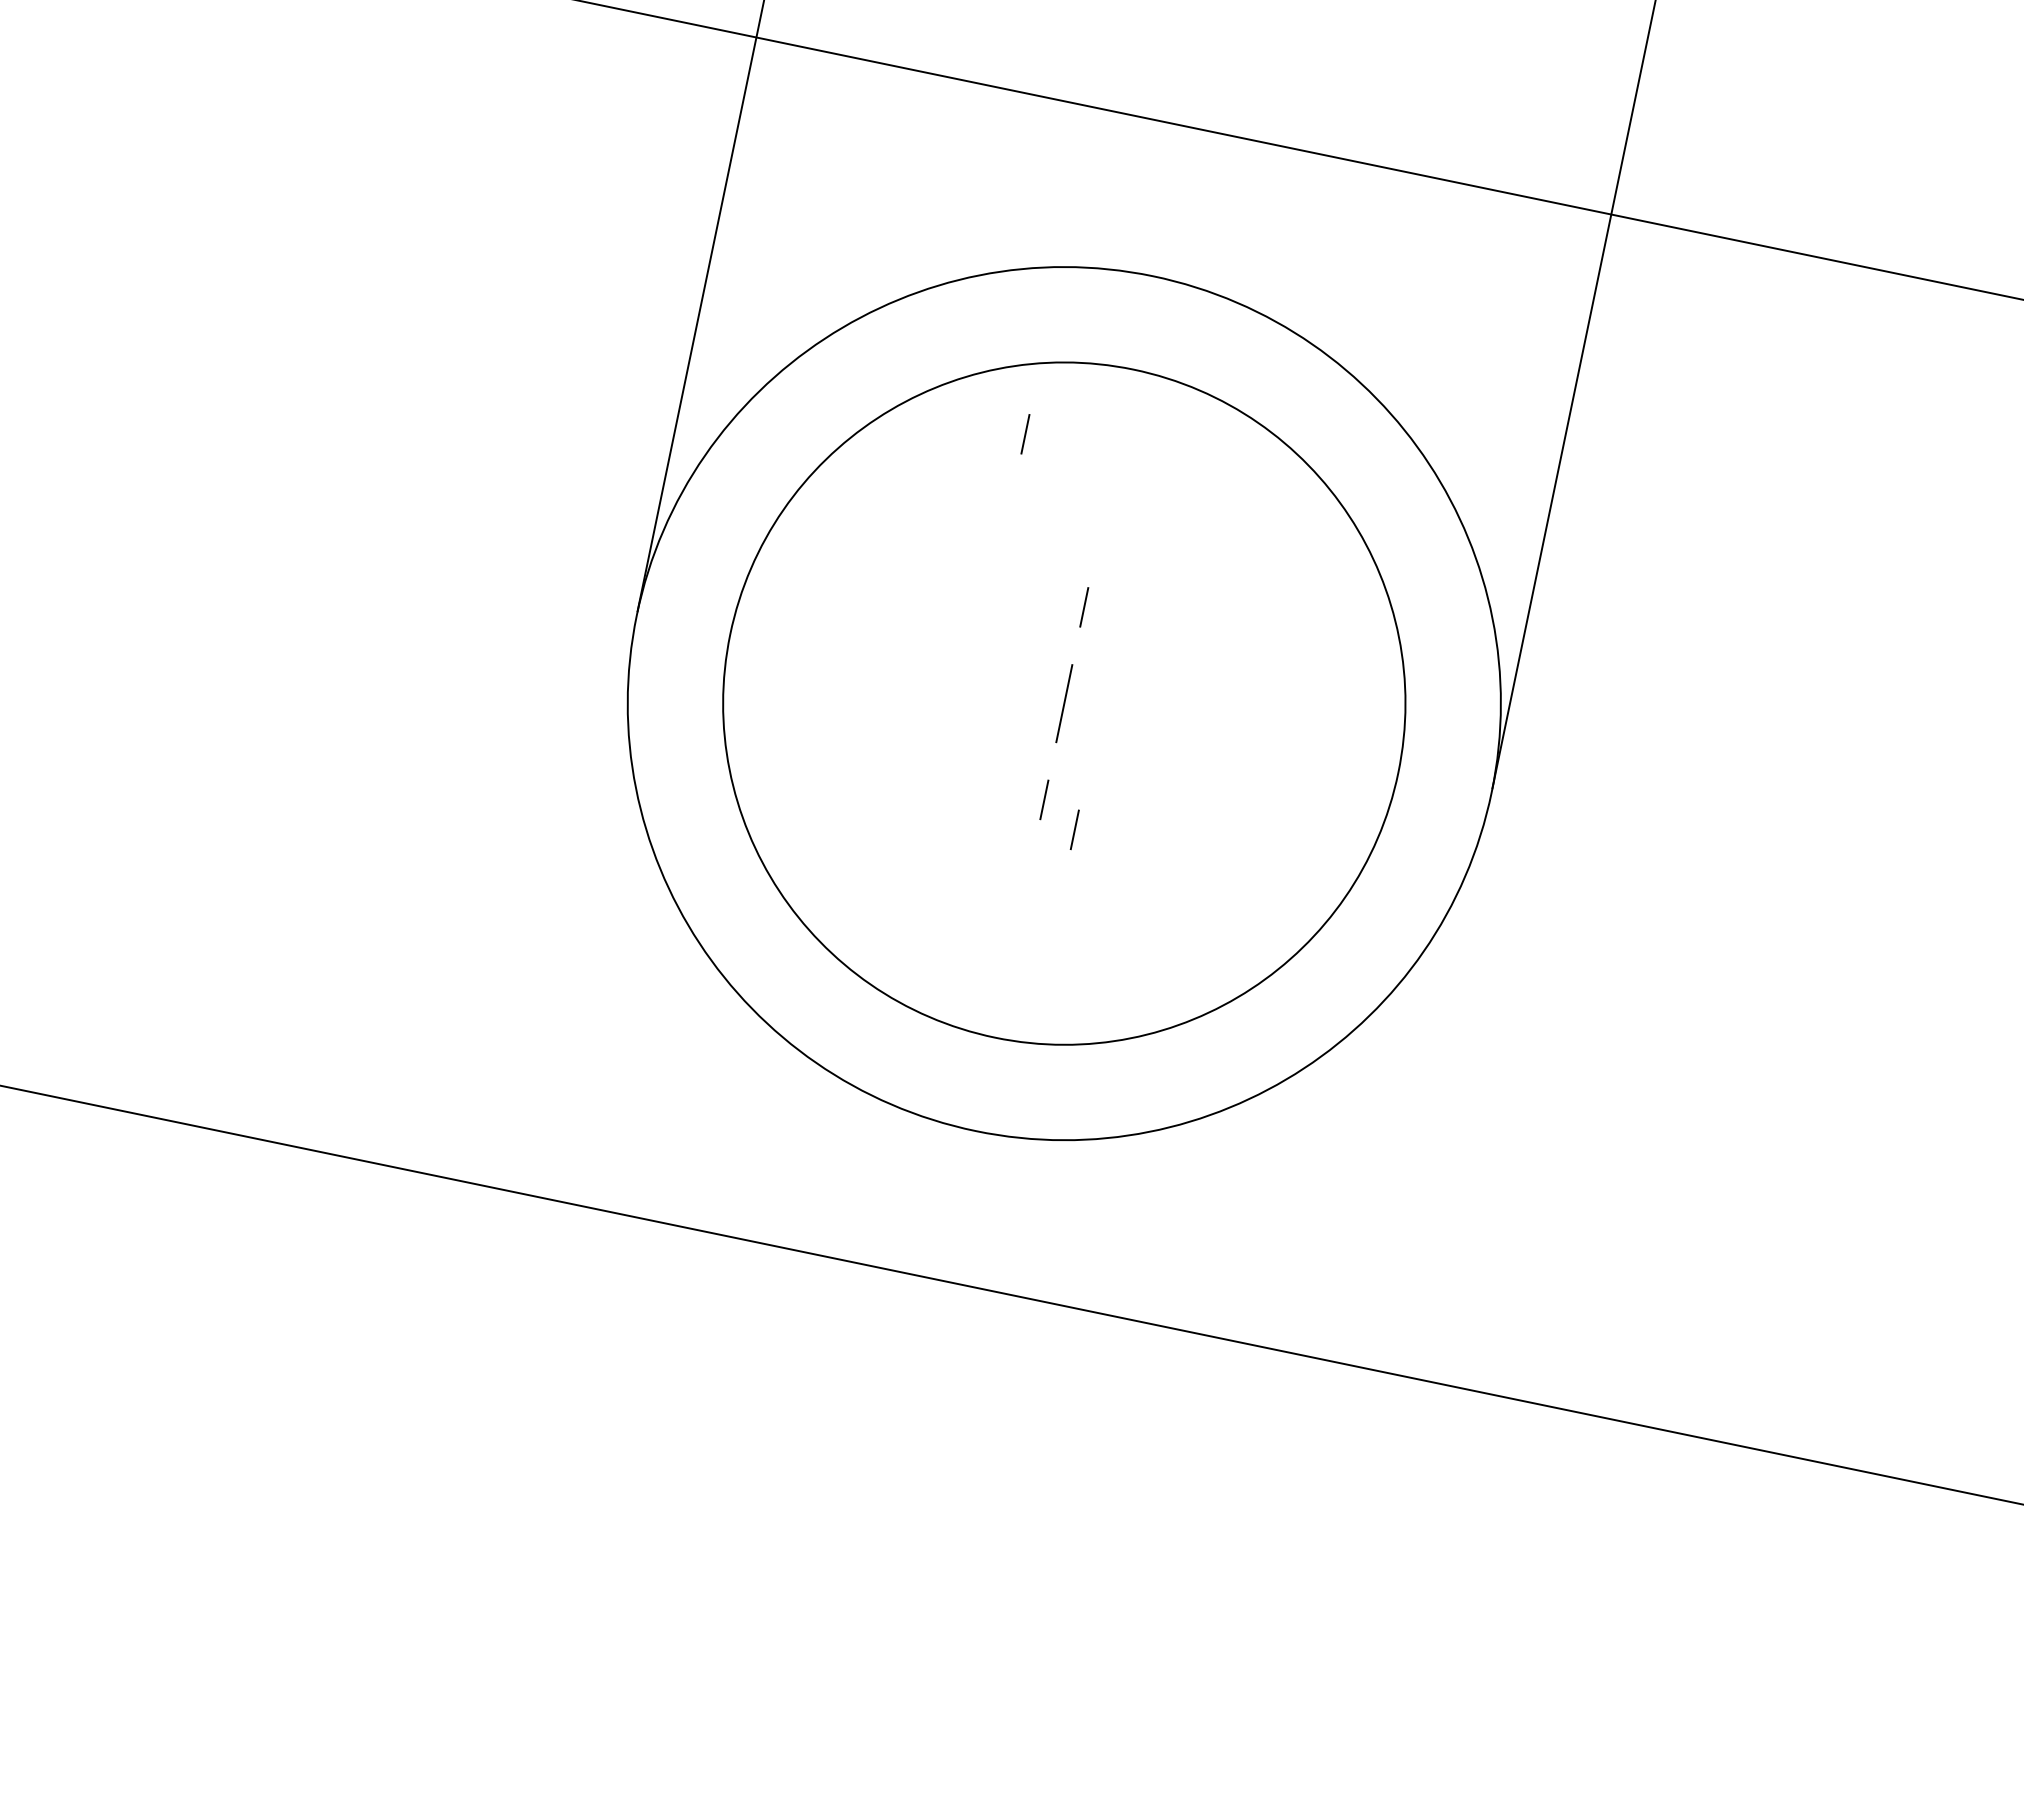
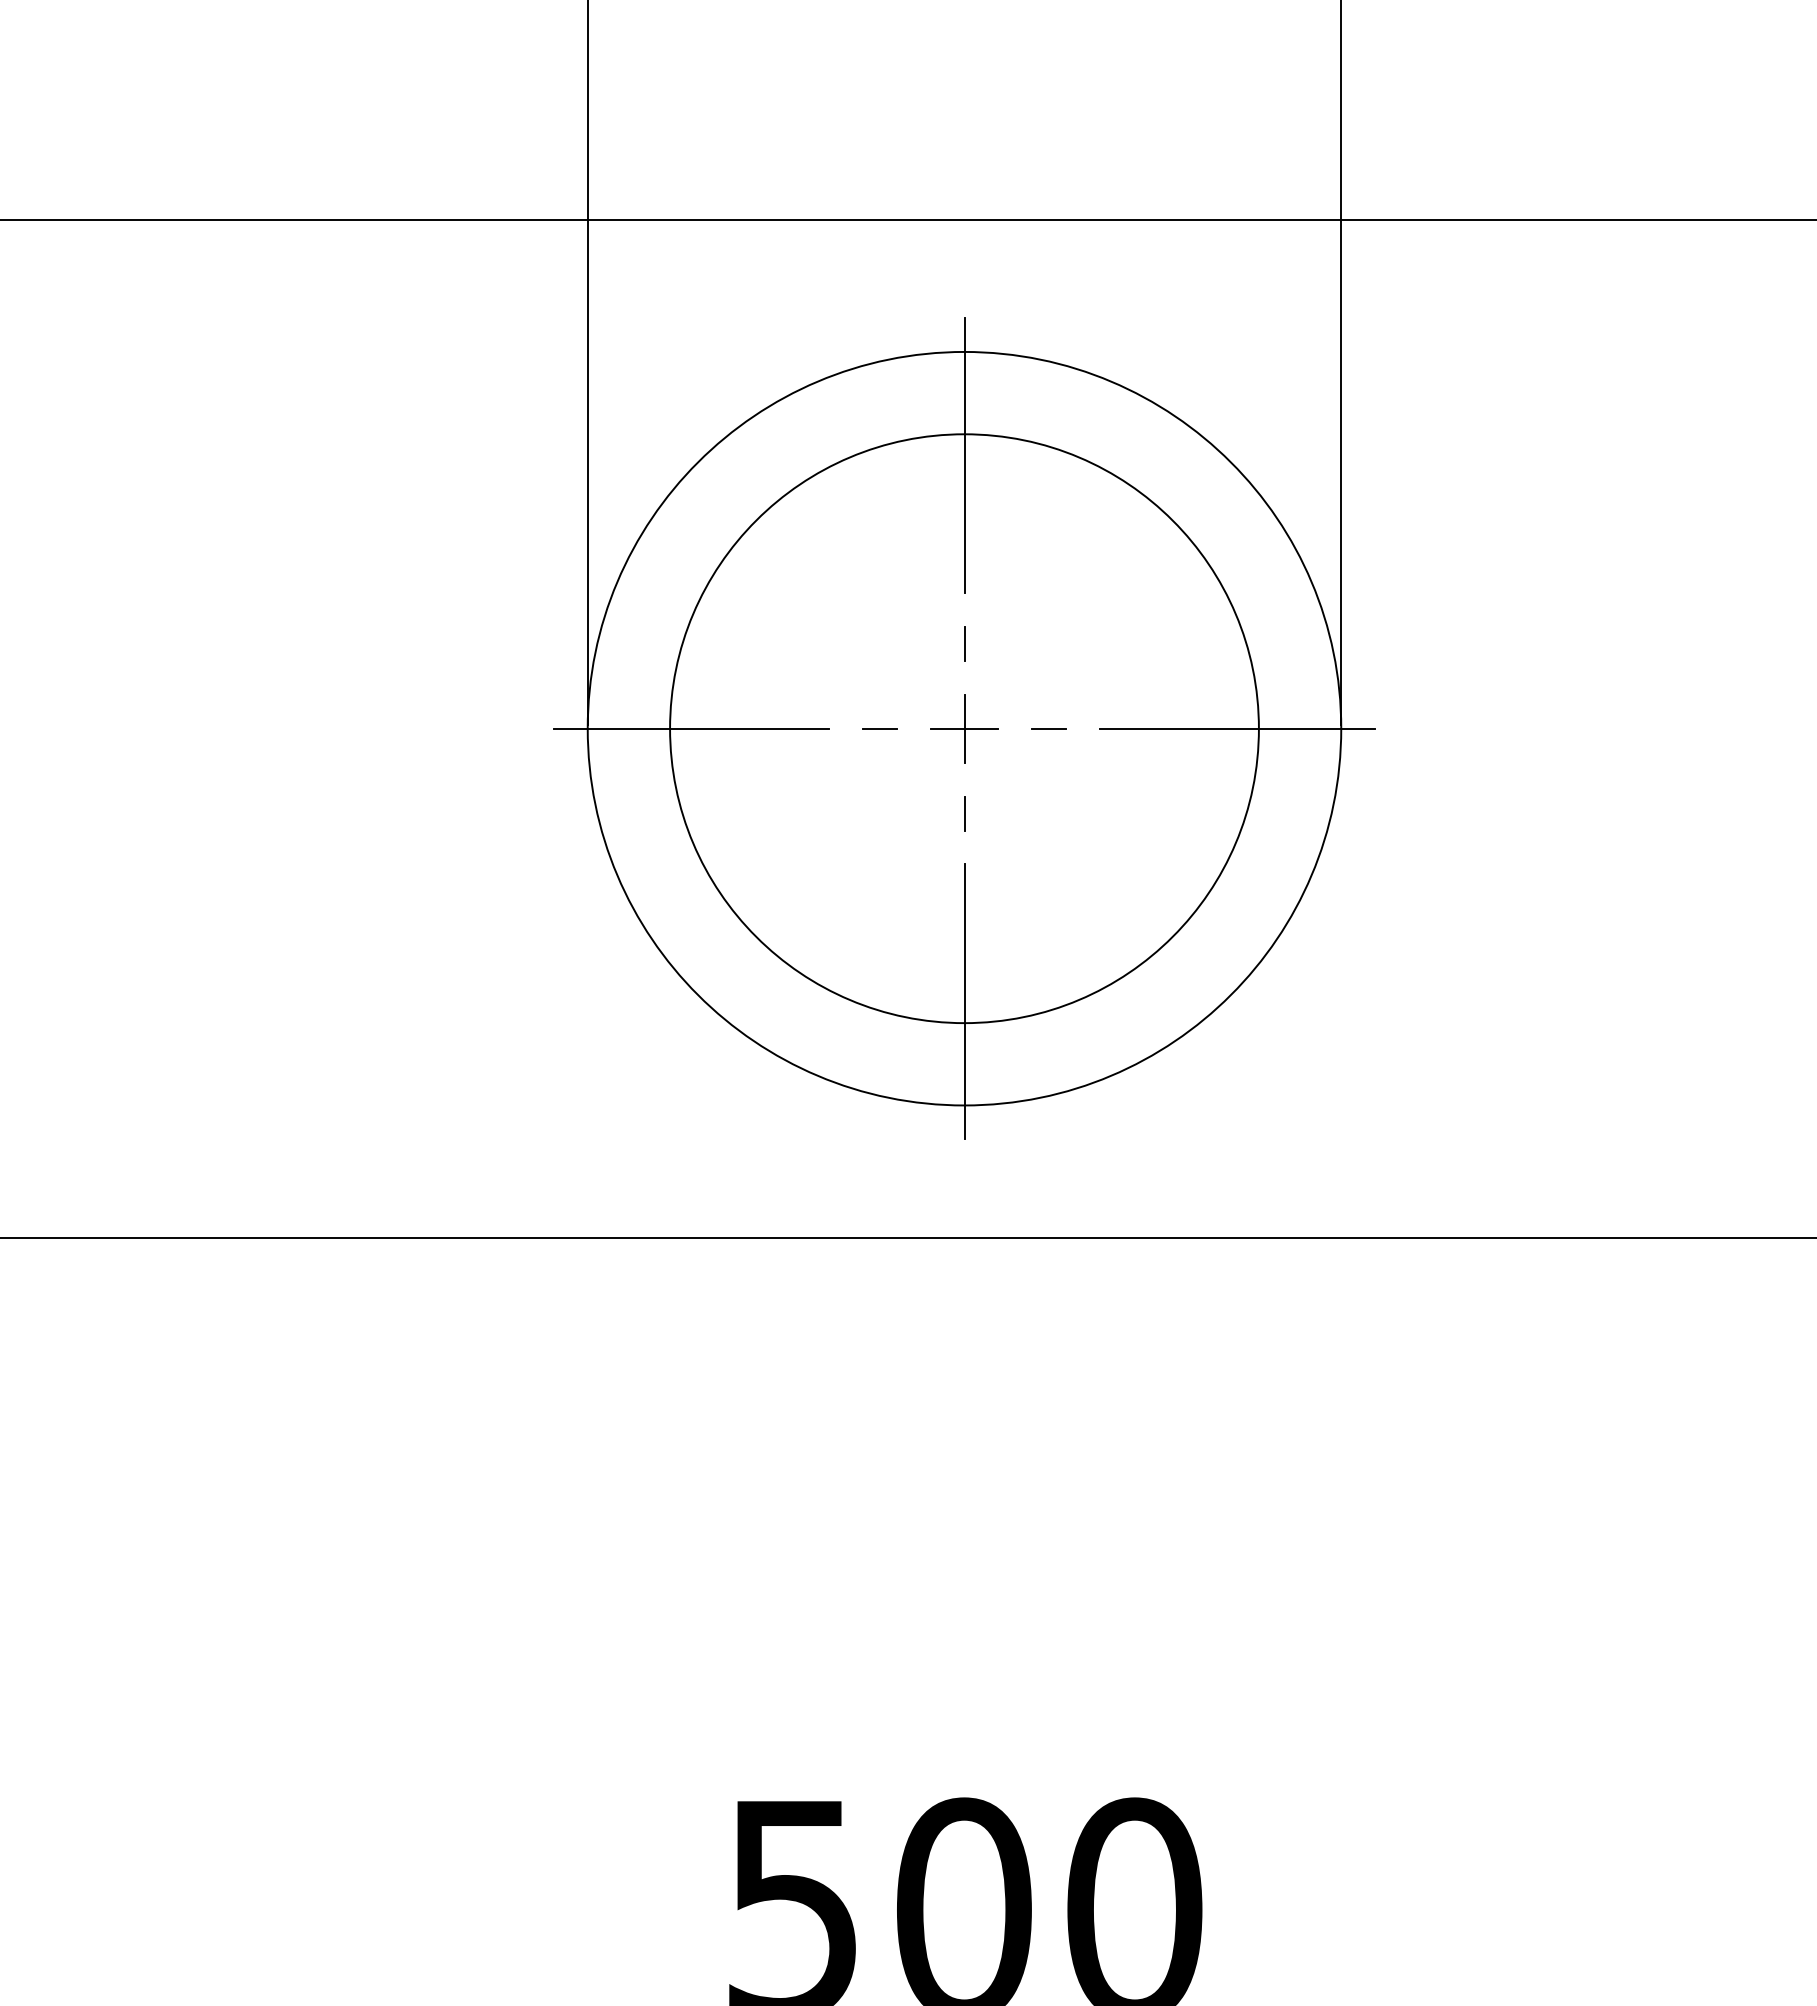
line: (1128, 393) -> (964, 455), added
line: (1025, 433) -> (884, 507), removed
line: (753, 639) -> (690, 728), added
line: (967, 683) -> (879, 728), added
line: (1064, 703) -> (964, 728), added
line: (1160, 723) -> (1049, 728), added
line: (1374, 767) -> (1237, 728), added
line: (1074, 829) -> (995, 833), removed
line: (1000, 1013) -> (964, 1001), added

